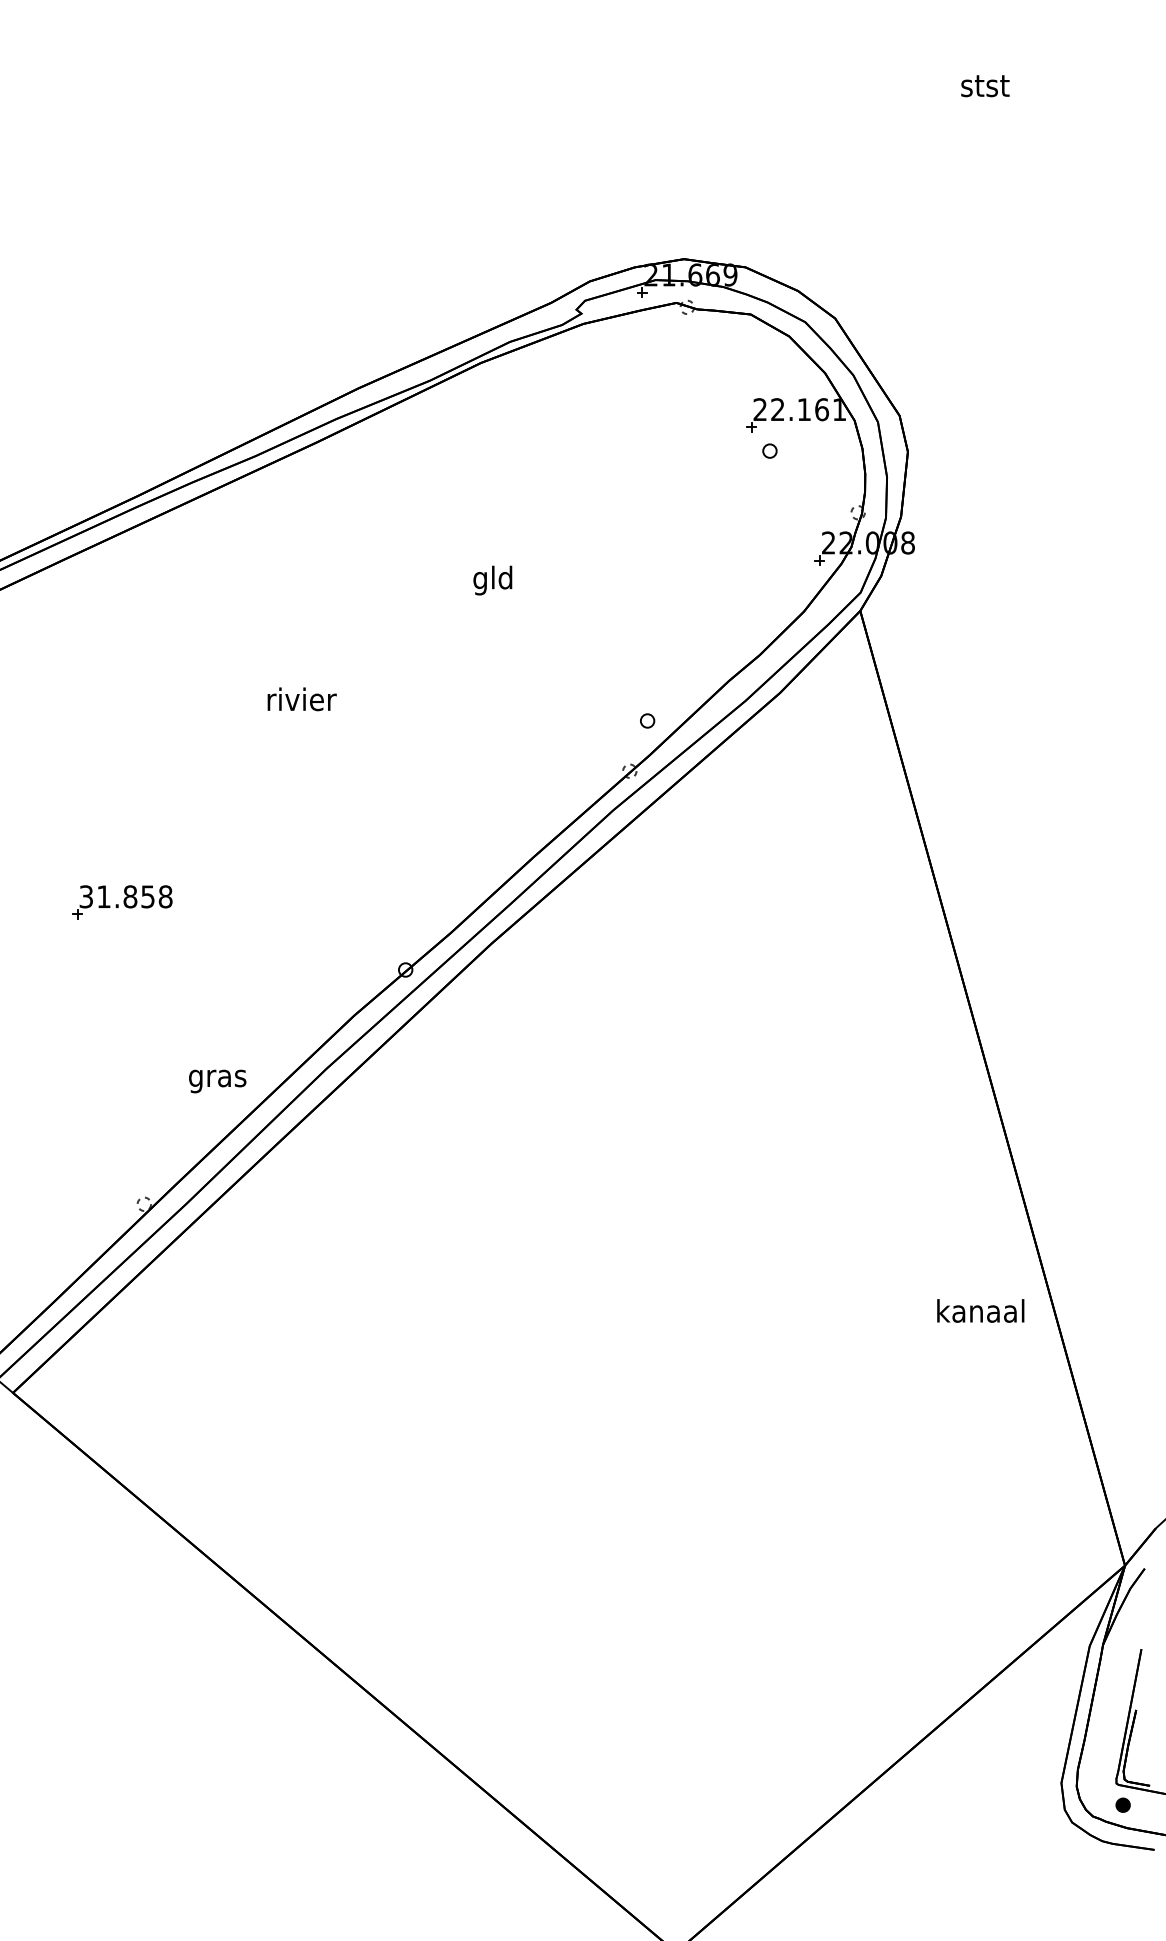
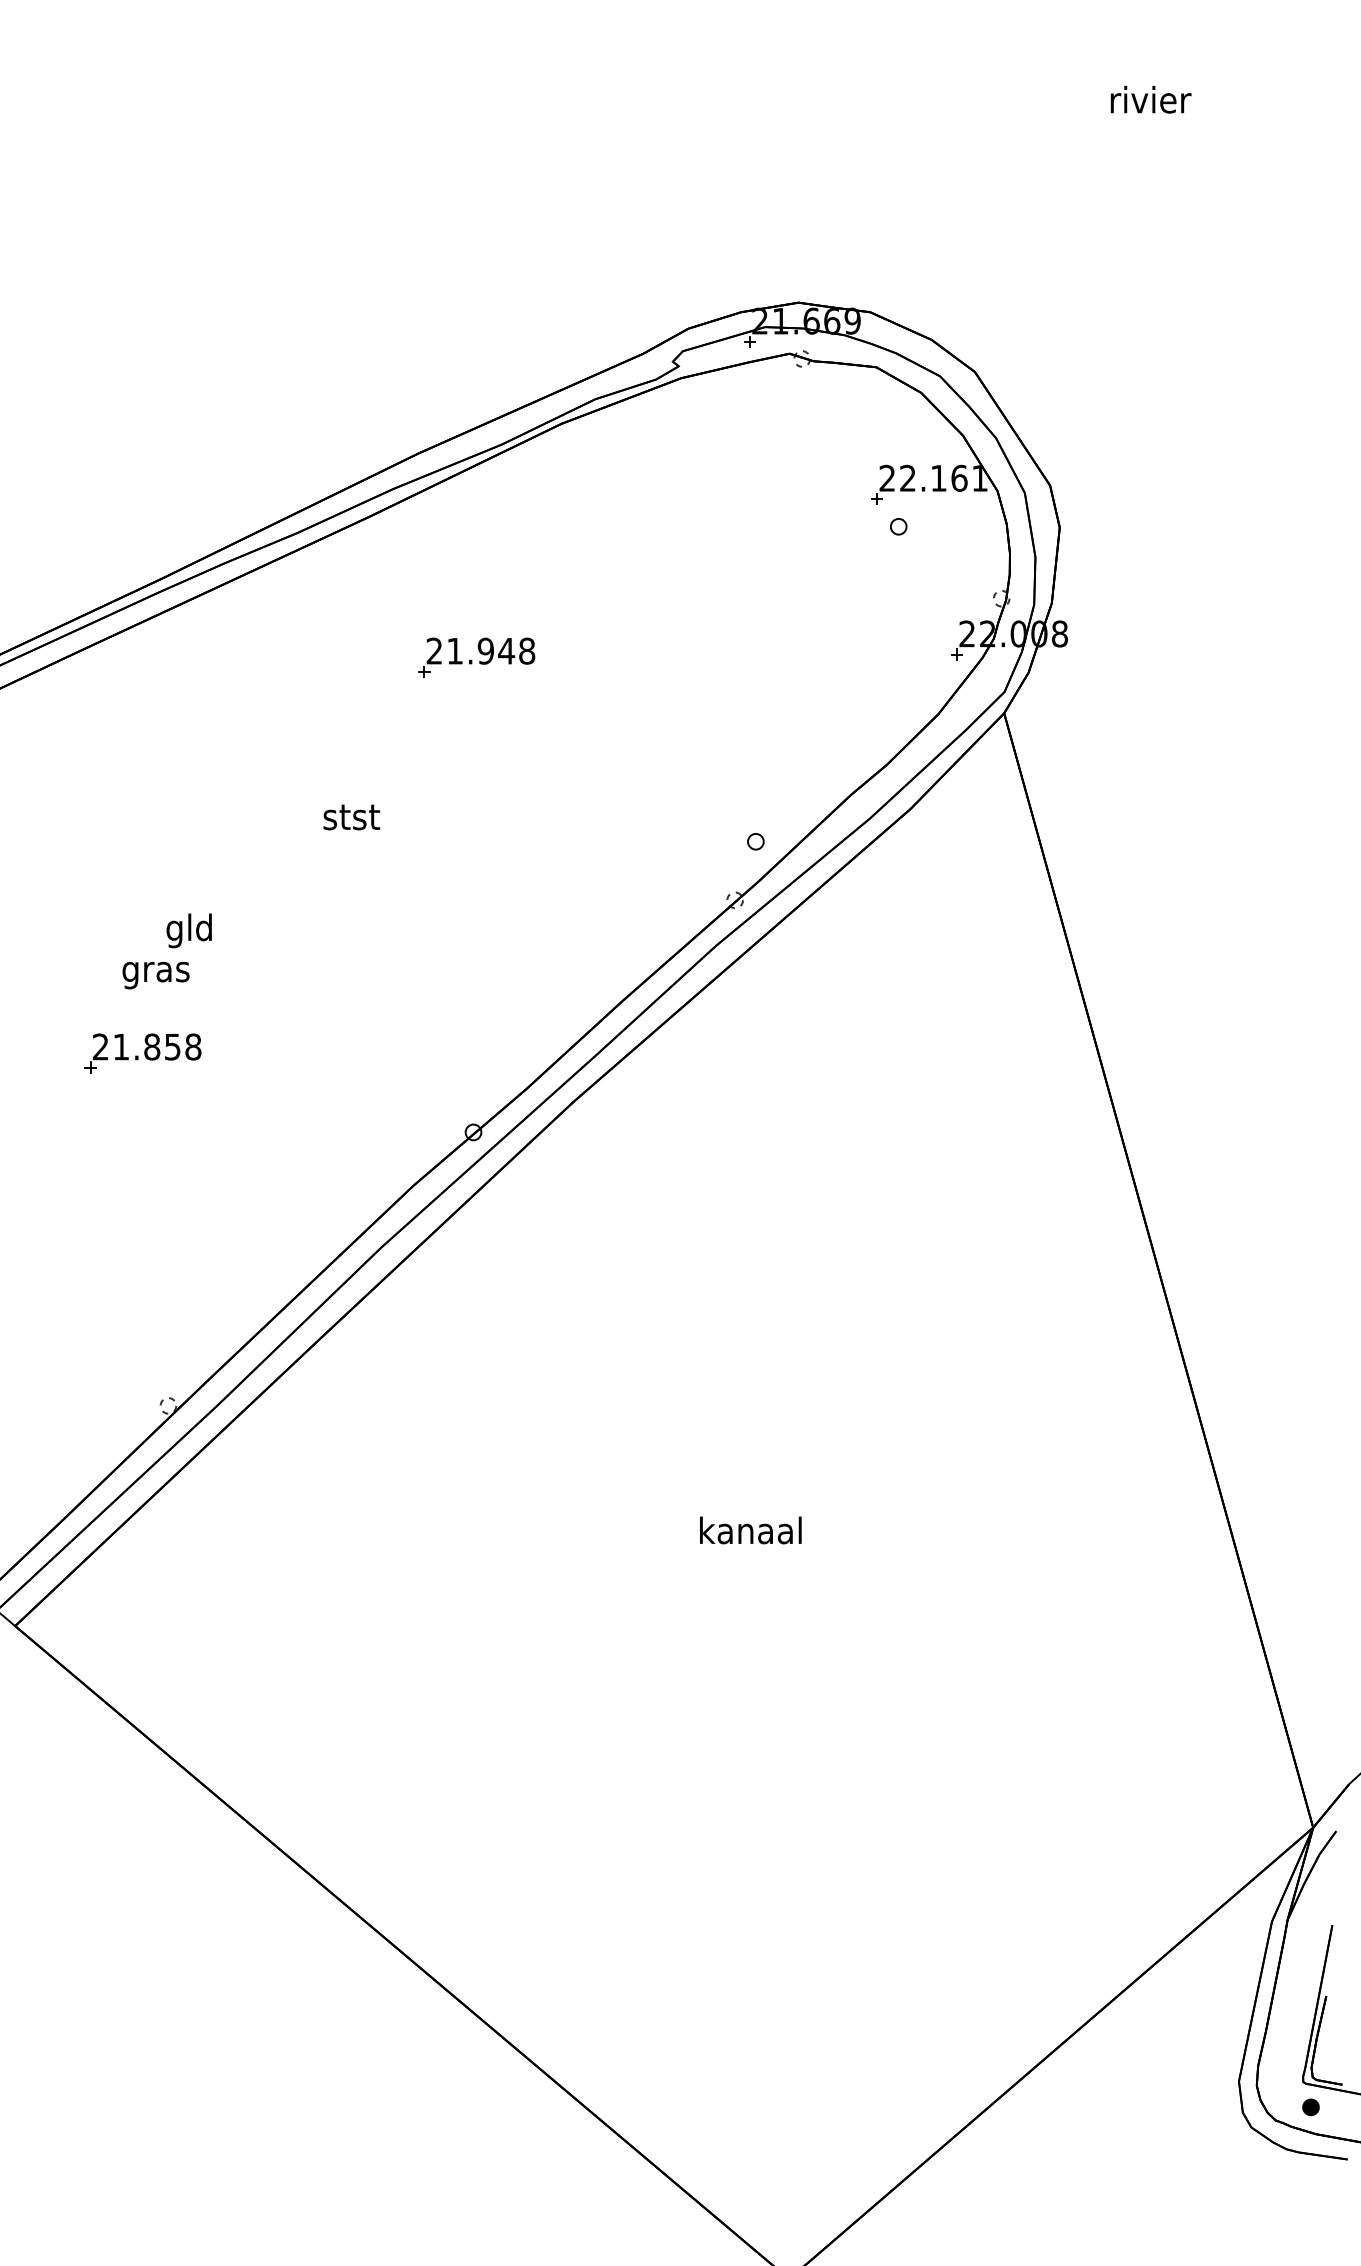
text: (985, 85) -> (1150, 99), stst -> rivier
part: (408, 563) -> (476, 657), added
text: (492, 580) -> (188, 930), moved
text: (302, 699) -> (352, 816), rivier -> stst
text: (86, 896) -> (100, 1046), 31.858 -> 21.858
text: (217, 1081) -> (155, 975), moved
text: (980, 1311) -> (750, 1530), moved

